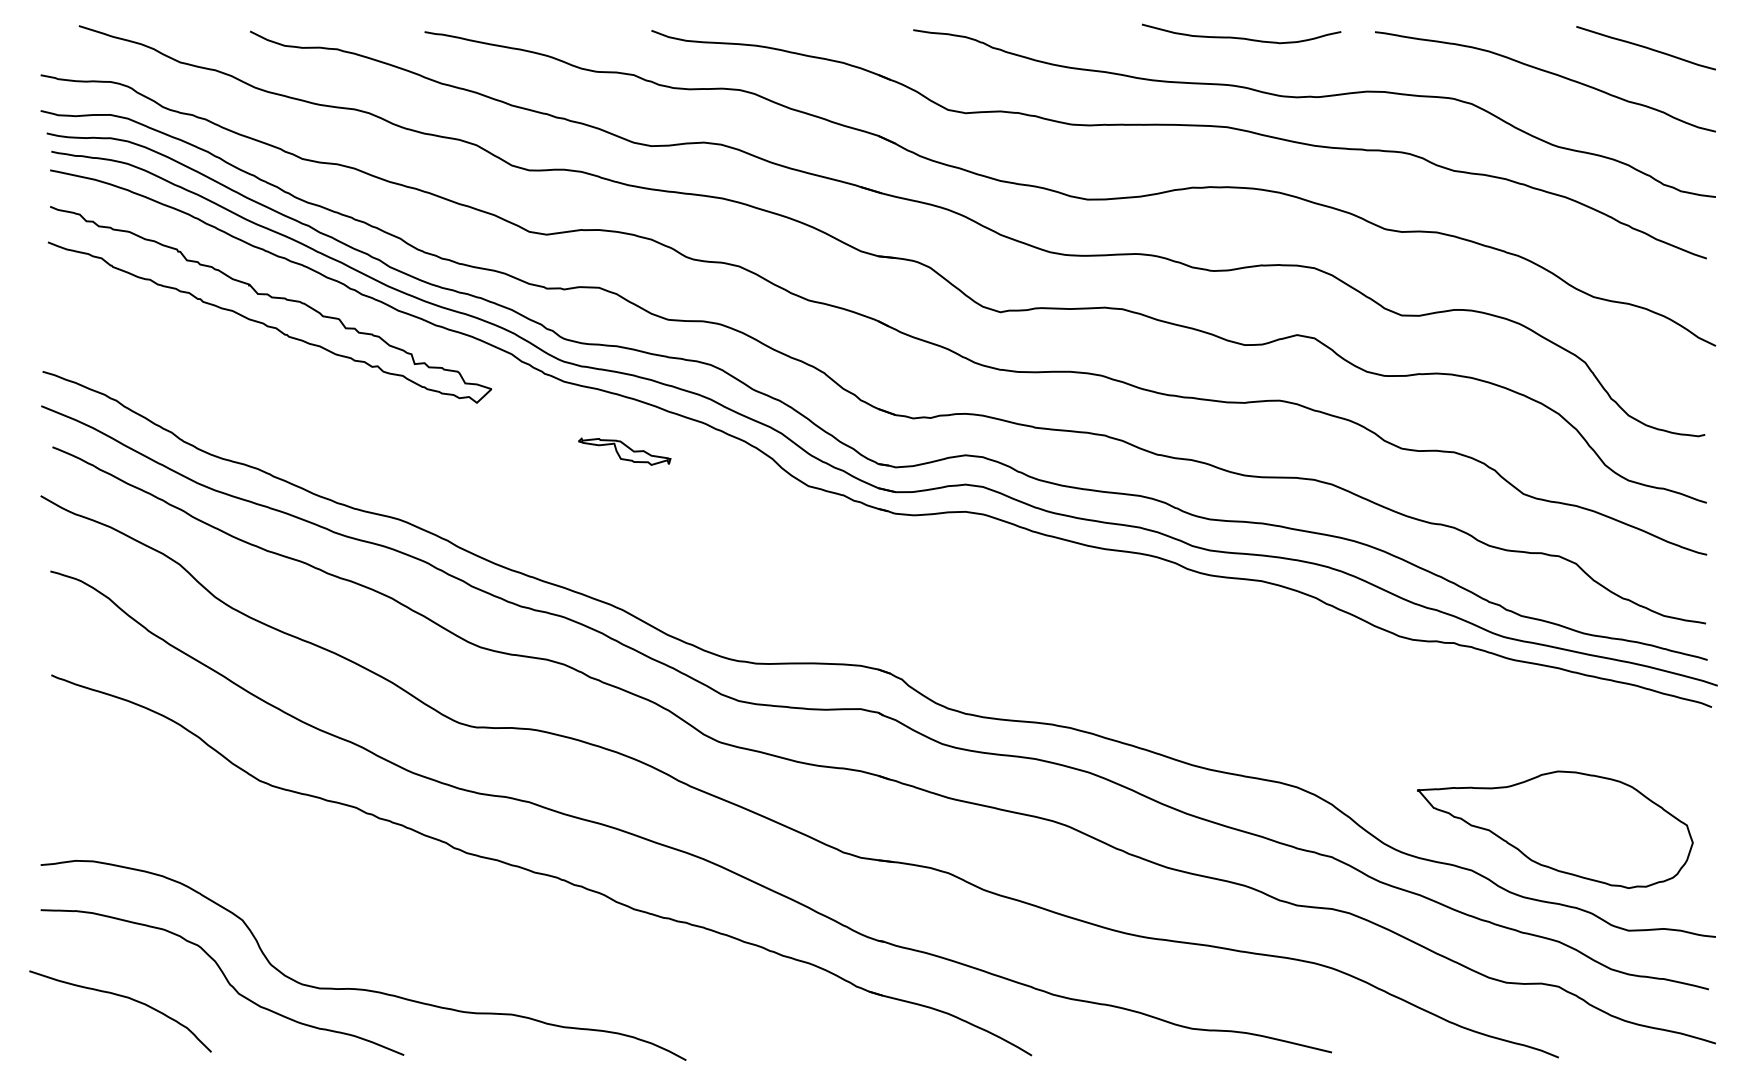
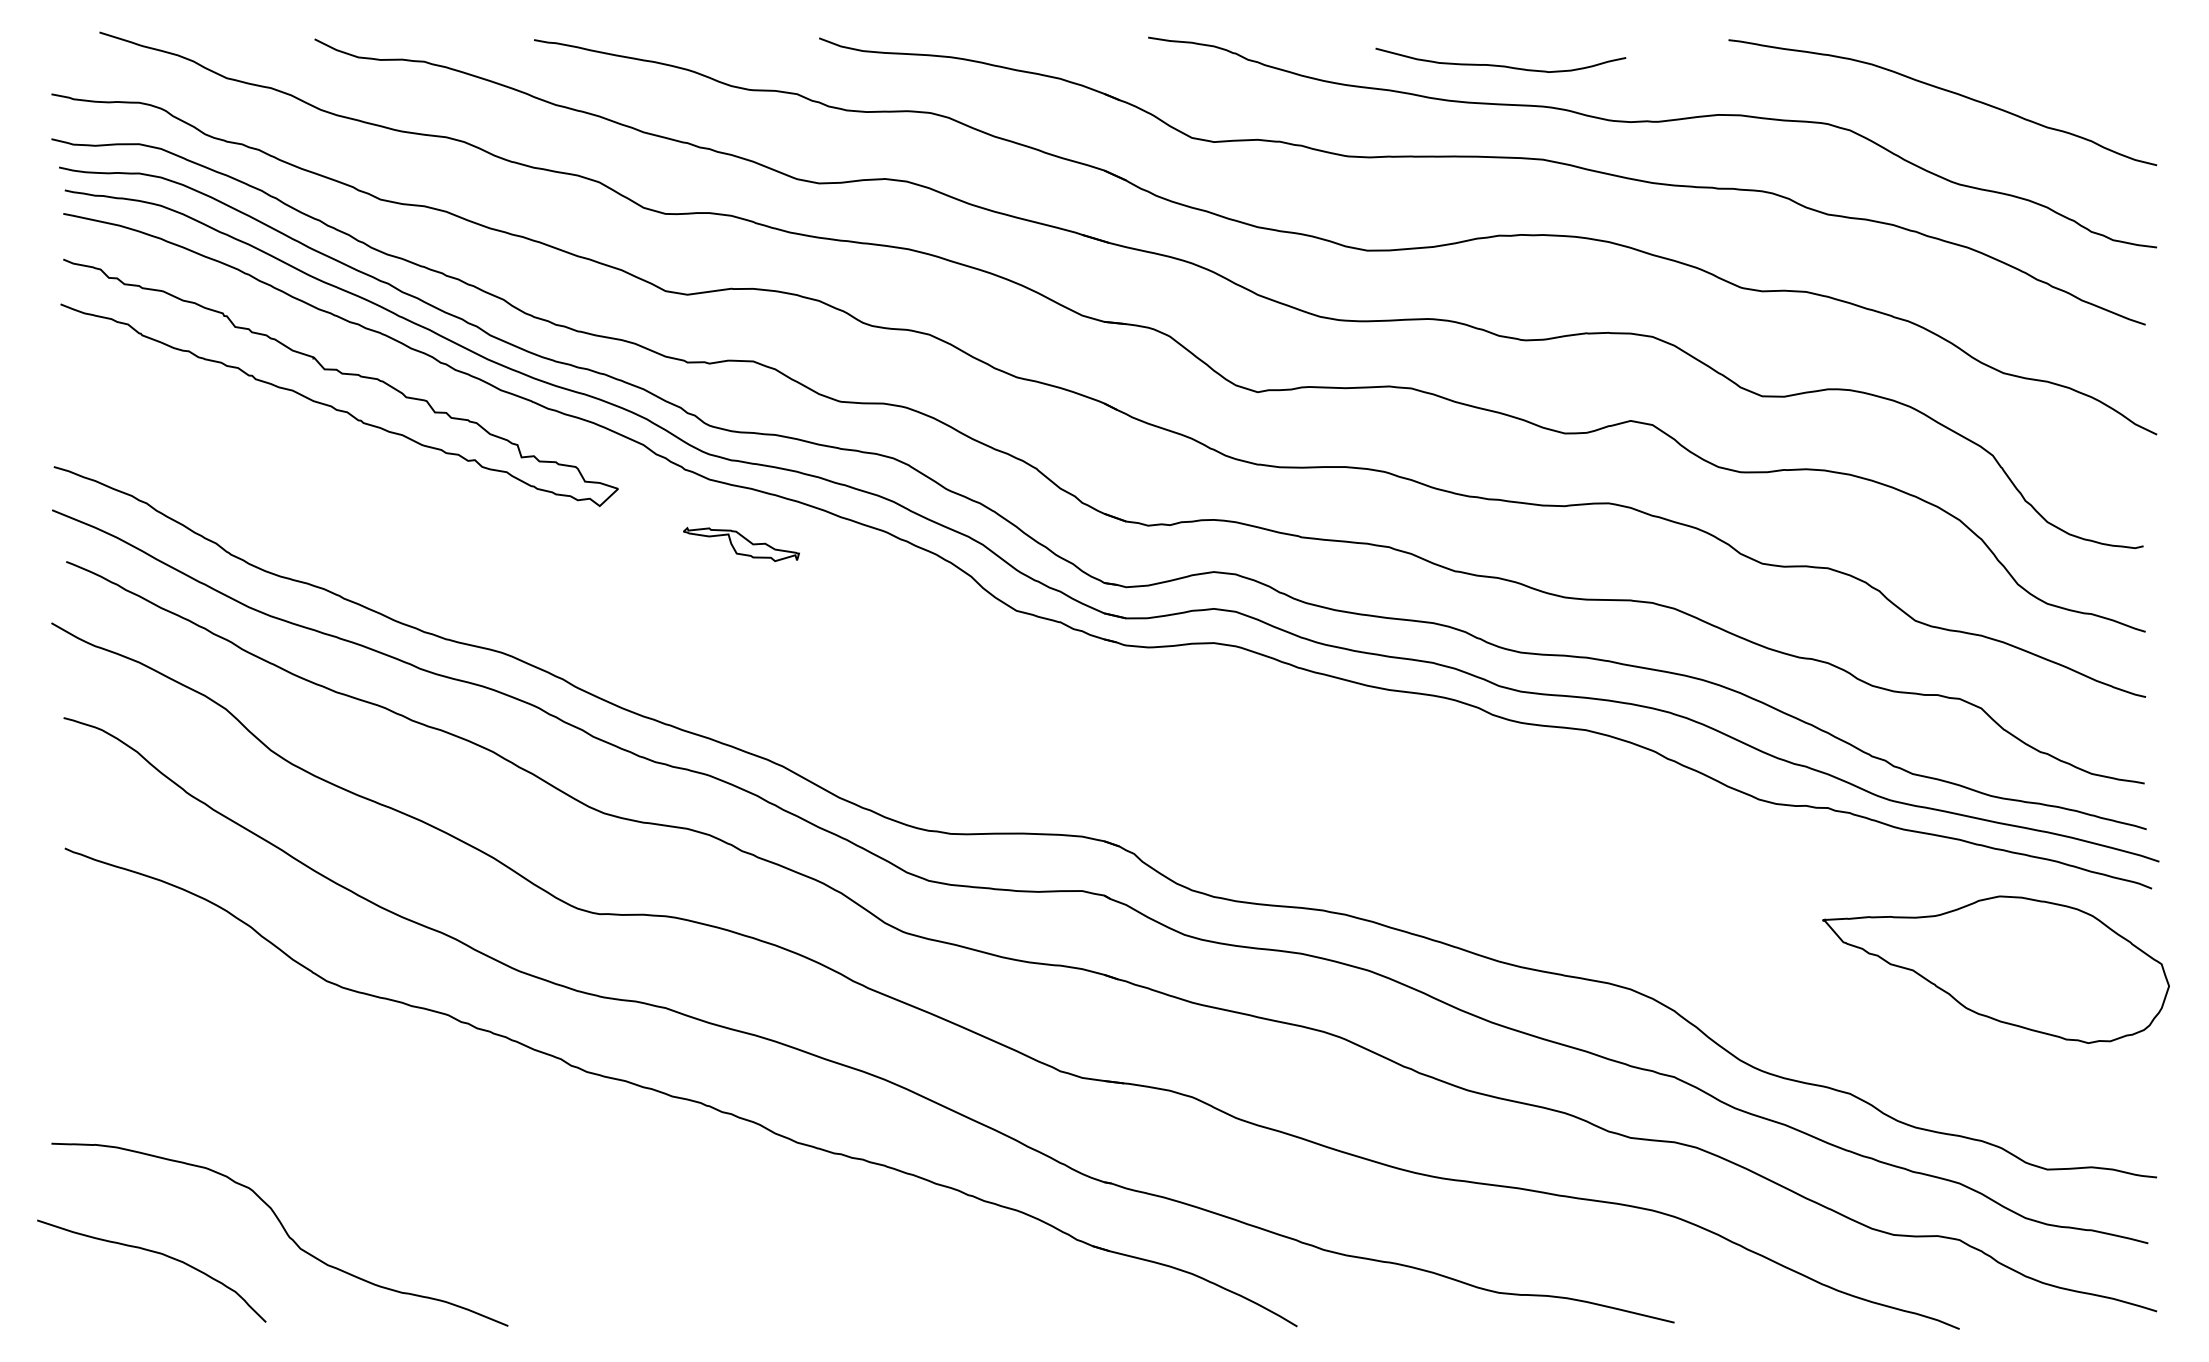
curve: (1241, 37) -> (1500, 65), moved
curve: (1646, 48) -> (2069, 60), removed
part: (624, 450) -> (741, 543), moved
part: (1554, 829) -> (1995, 969), moved
curve: (362, 988) -> (455, 1242), removed

